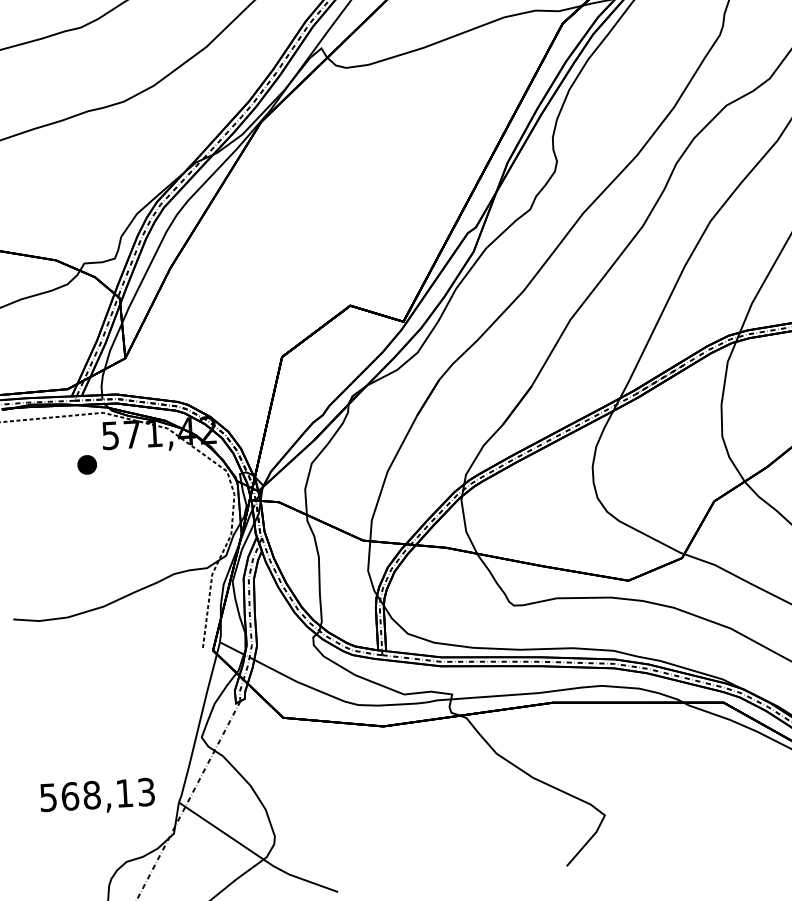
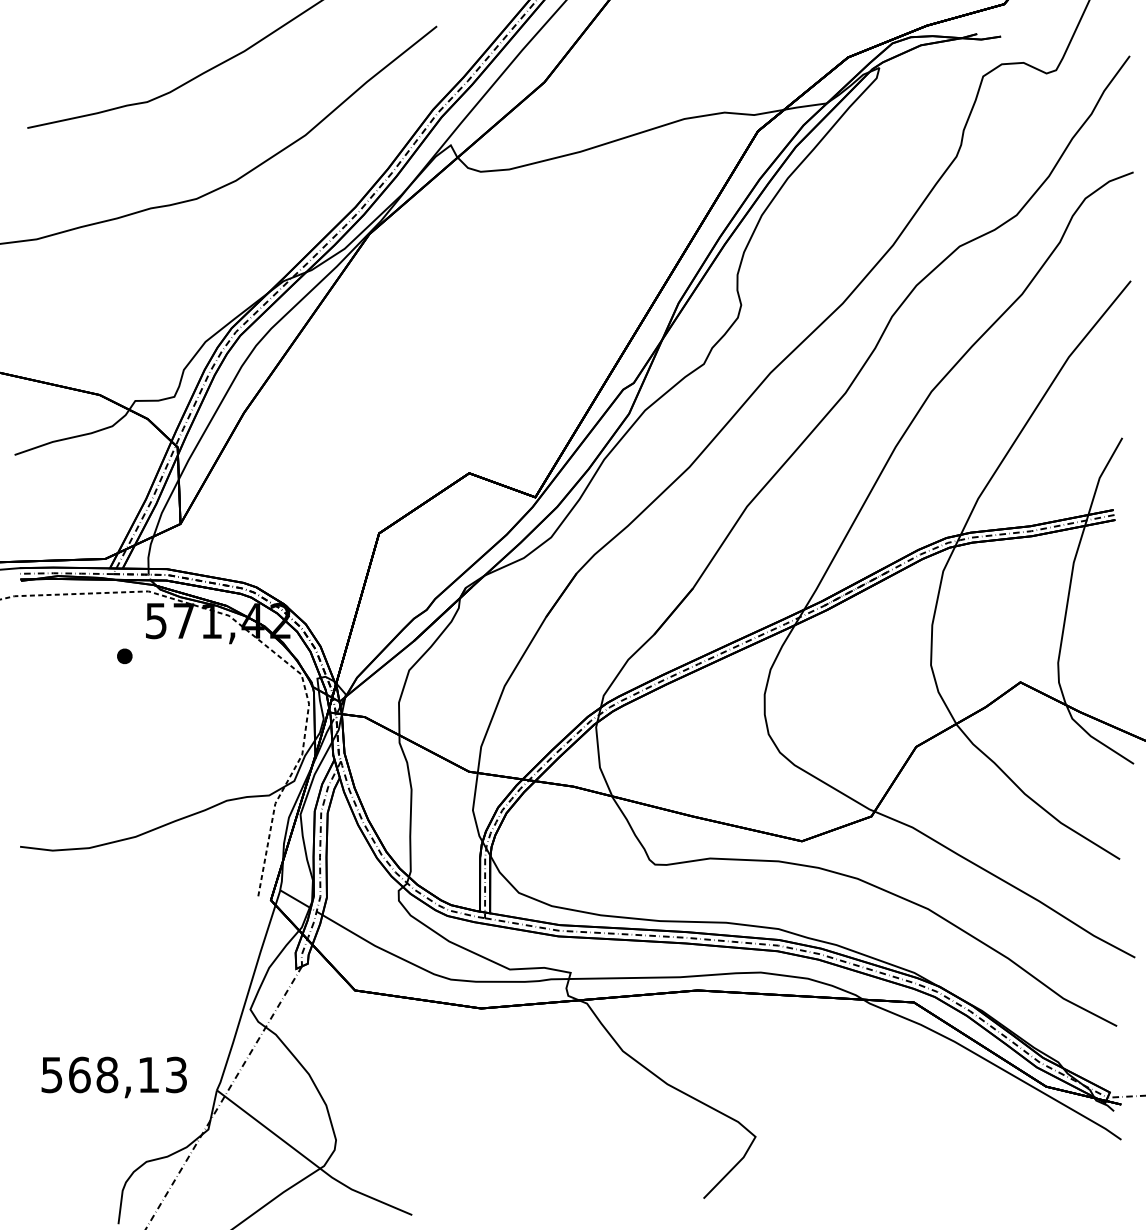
part: (87, 465) -> (124, 656), size x0.62

